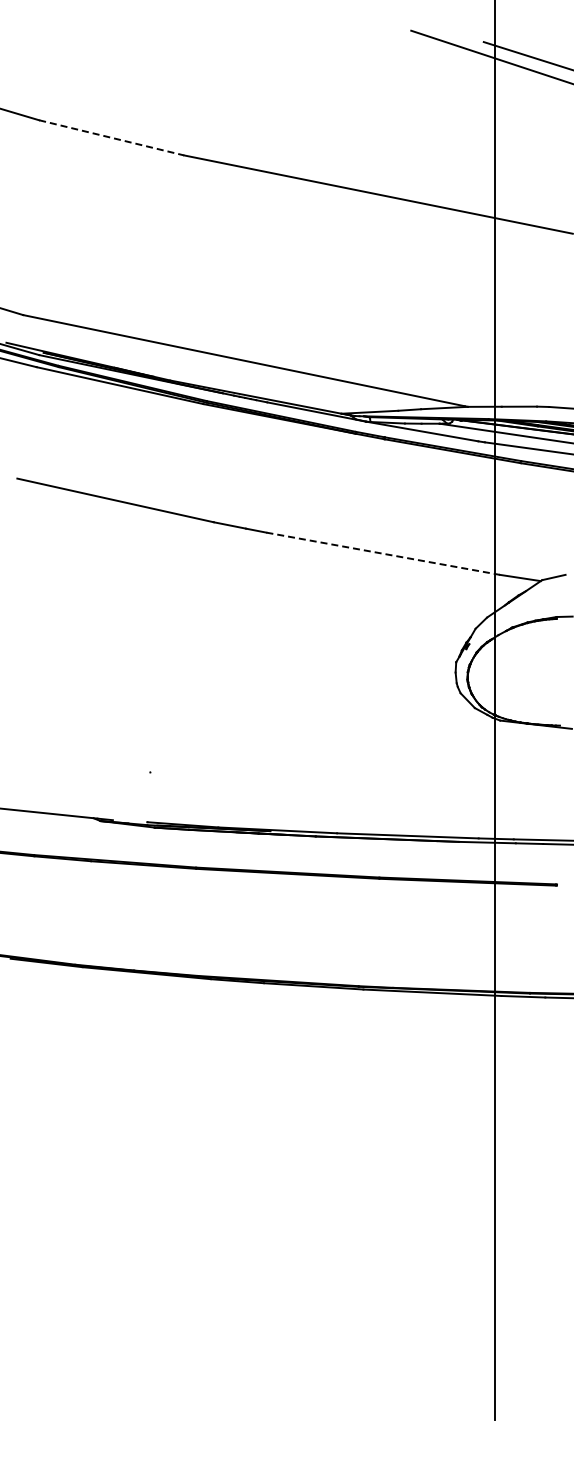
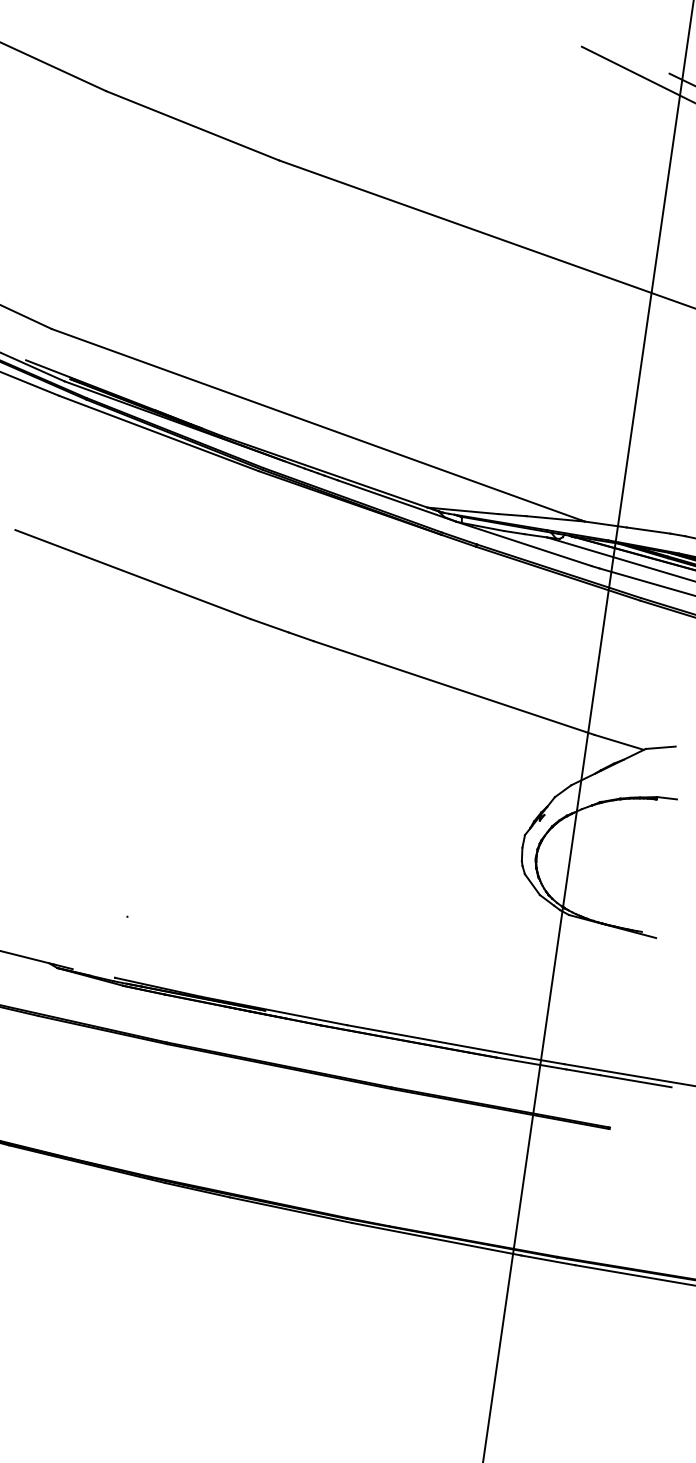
line: (111, 137) -> (192, 125), dashed -> solid
line: (383, 553) -> (454, 687), dashed -> solid

